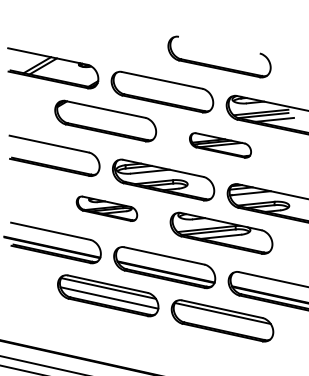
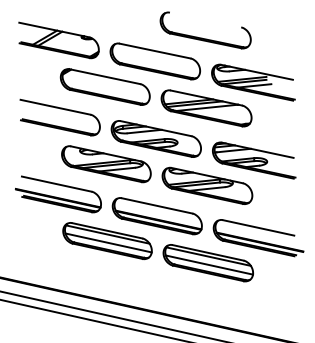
part: (220, 145) -> (206, 108), size x1.67
part: (107, 209) -> (106, 164), size x1.67
line: (223, 322) -> (209, 264), added

